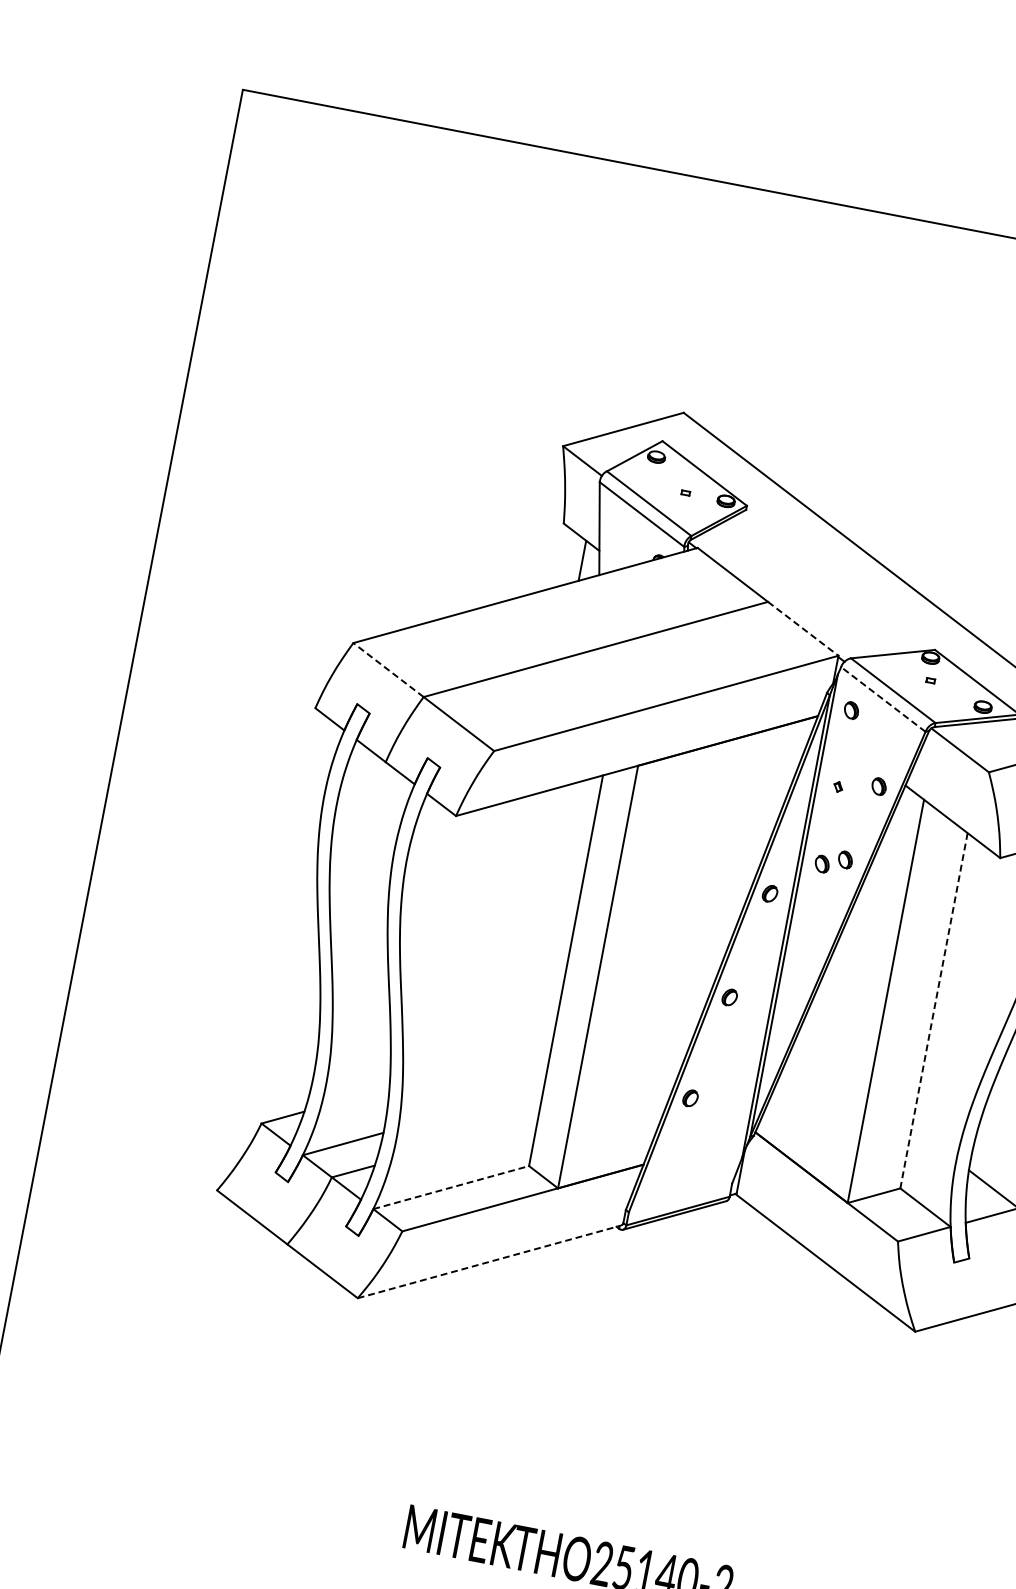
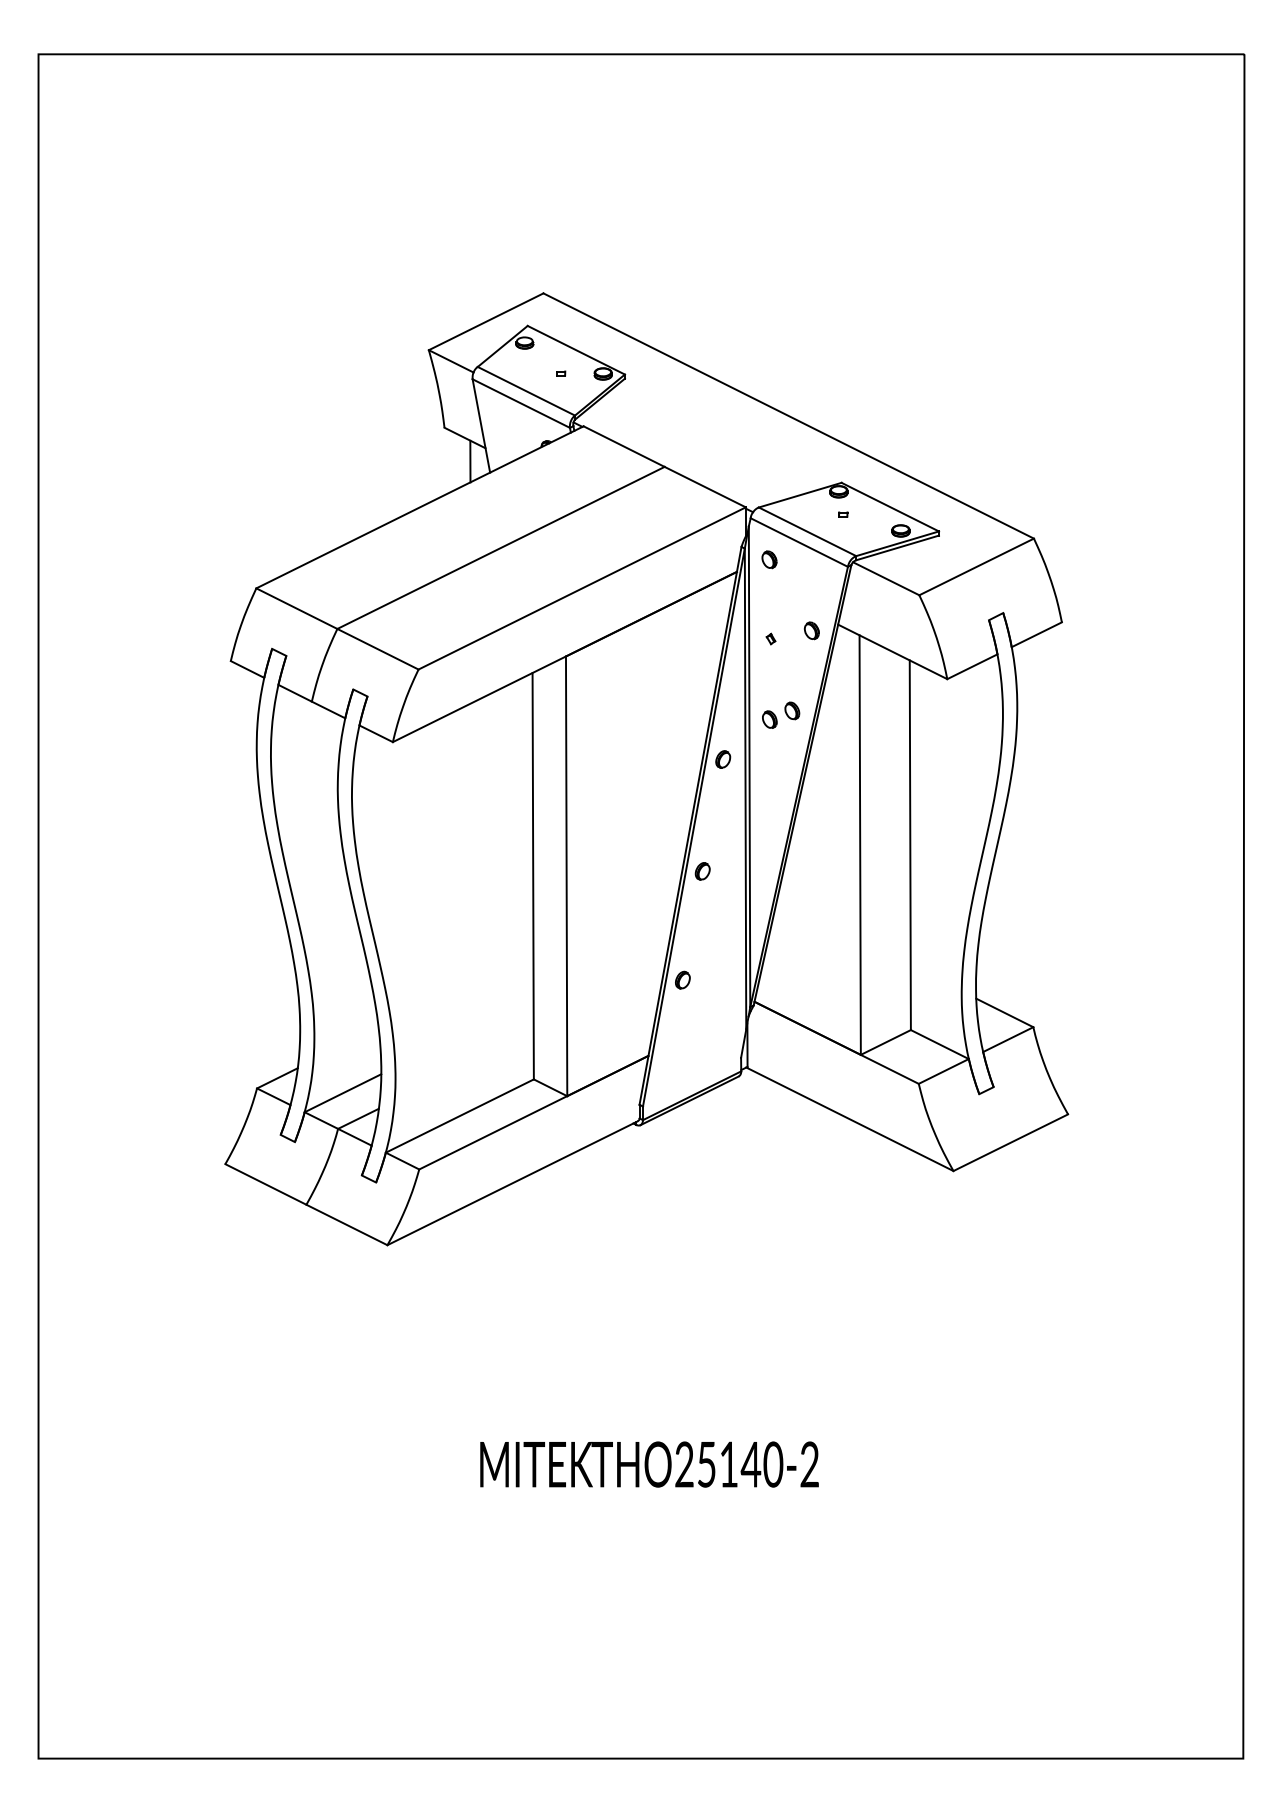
line: (803, 629) -> (705, 487), dashed -> solid
line: (388, 669) -> (296, 608), dashed -> solid
line: (882, 699) -> (798, 542), dashed -> solid
line: (934, 1011) -> (910, 845), dashed -> solid
line: (450, 1187) -> (459, 1116), dashed -> solid
line: (489, 1262) -> (512, 1183), dashed -> solid

